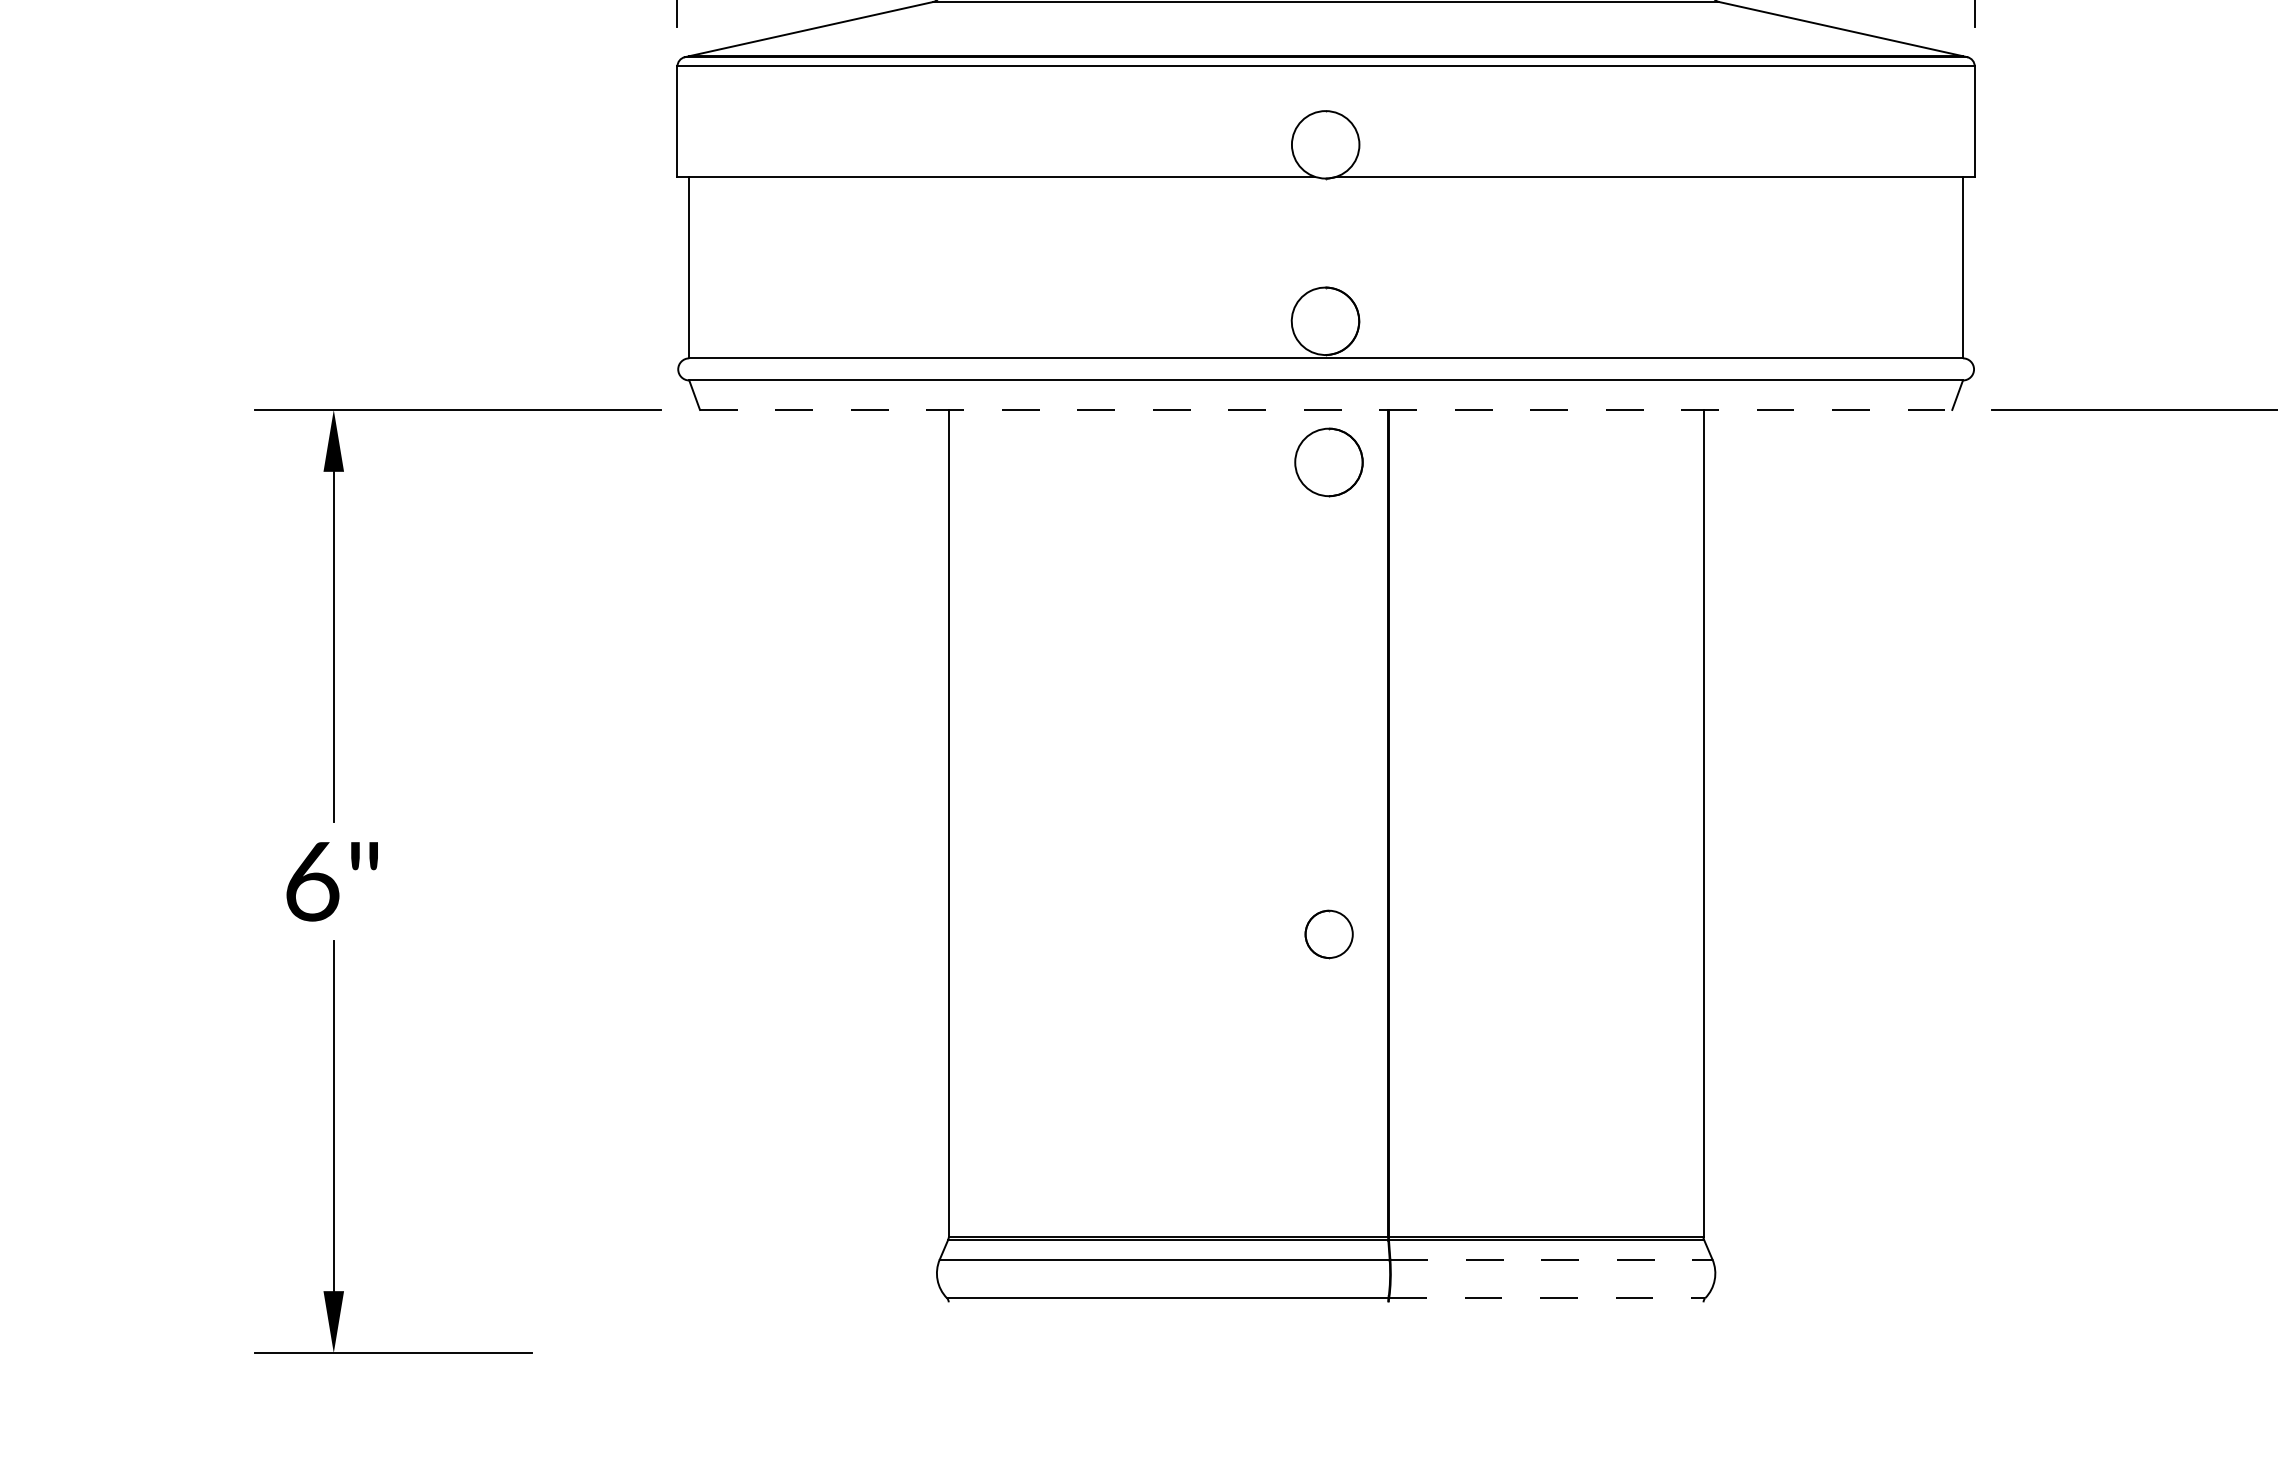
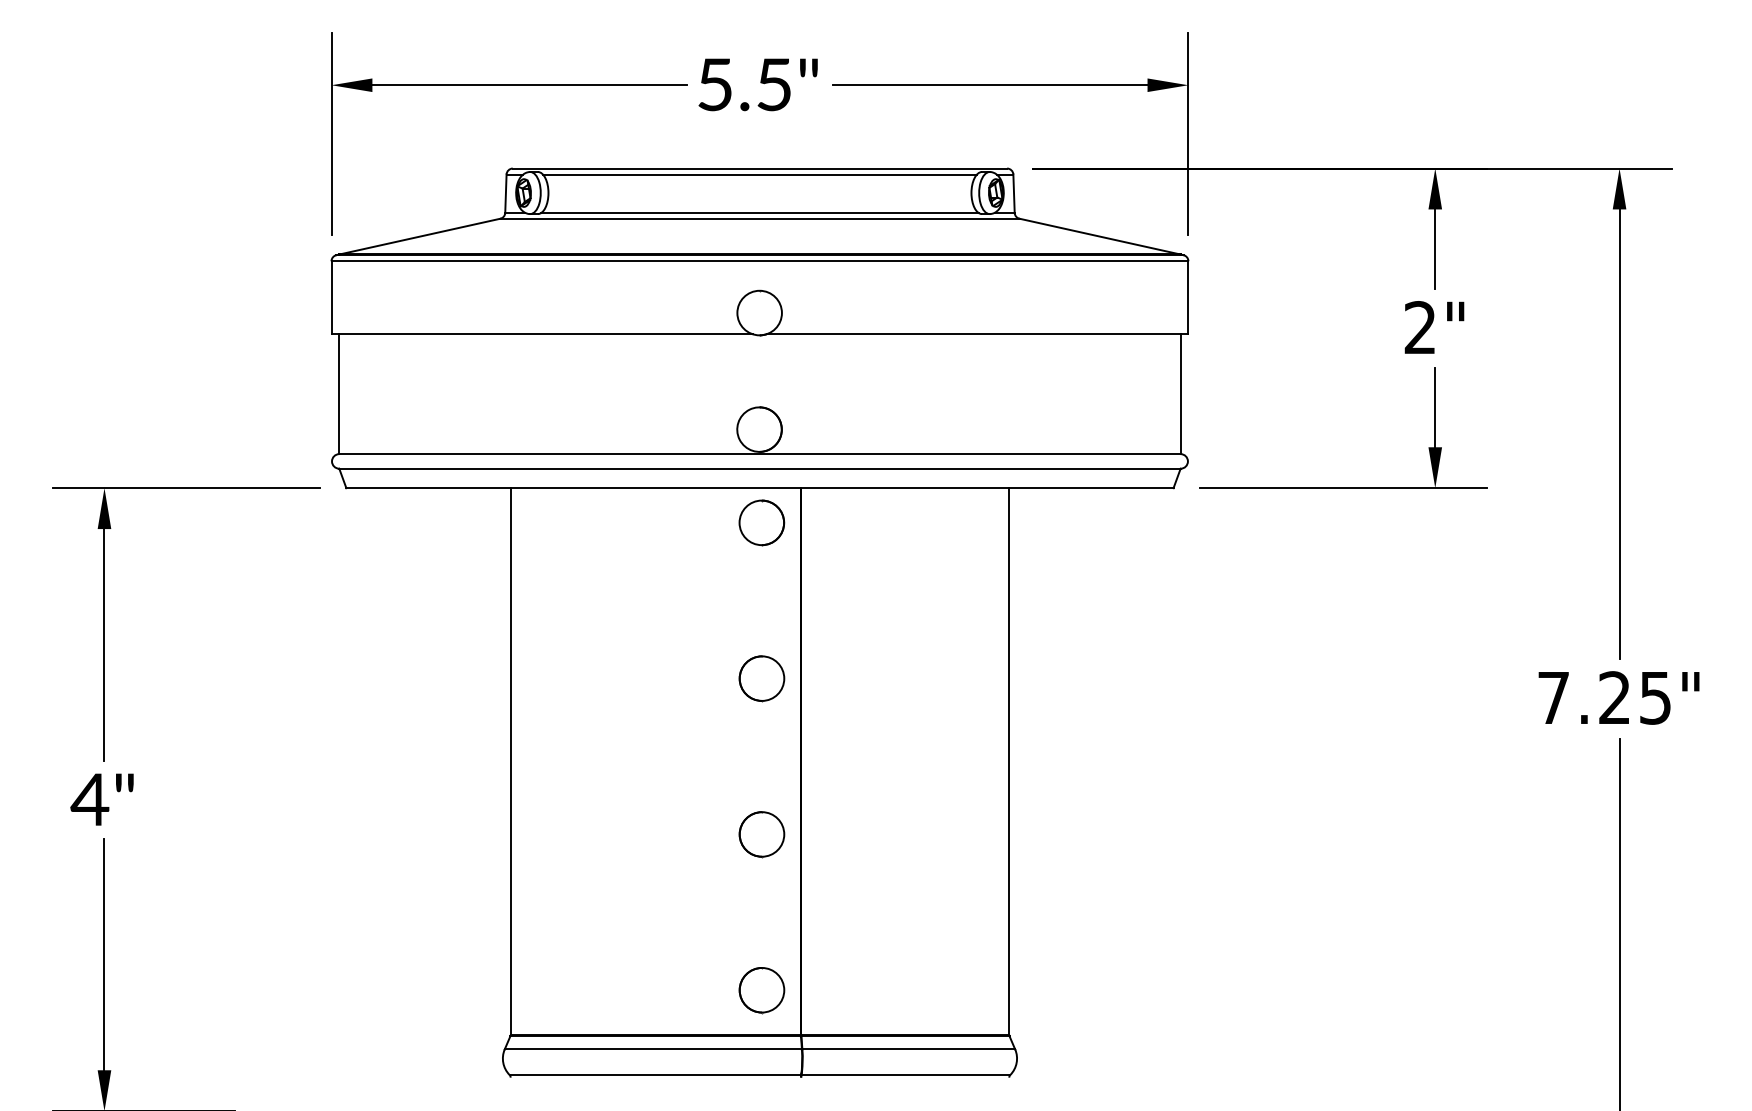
line: (1325, 410) -> (759, 488), dashed -> solid
part: (1328, 698) -> (761, 678), added
text: (311, 881) -> (89, 799), 6" -> 4"
part: (1328, 934) -> (761, 834), size x1.43
part: (1328, 1170) -> (761, 990), added
line: (1552, 1259) -> (909, 1049), dashed -> solid
line: (1547, 1297) -> (906, 1074), dashed -> solid

